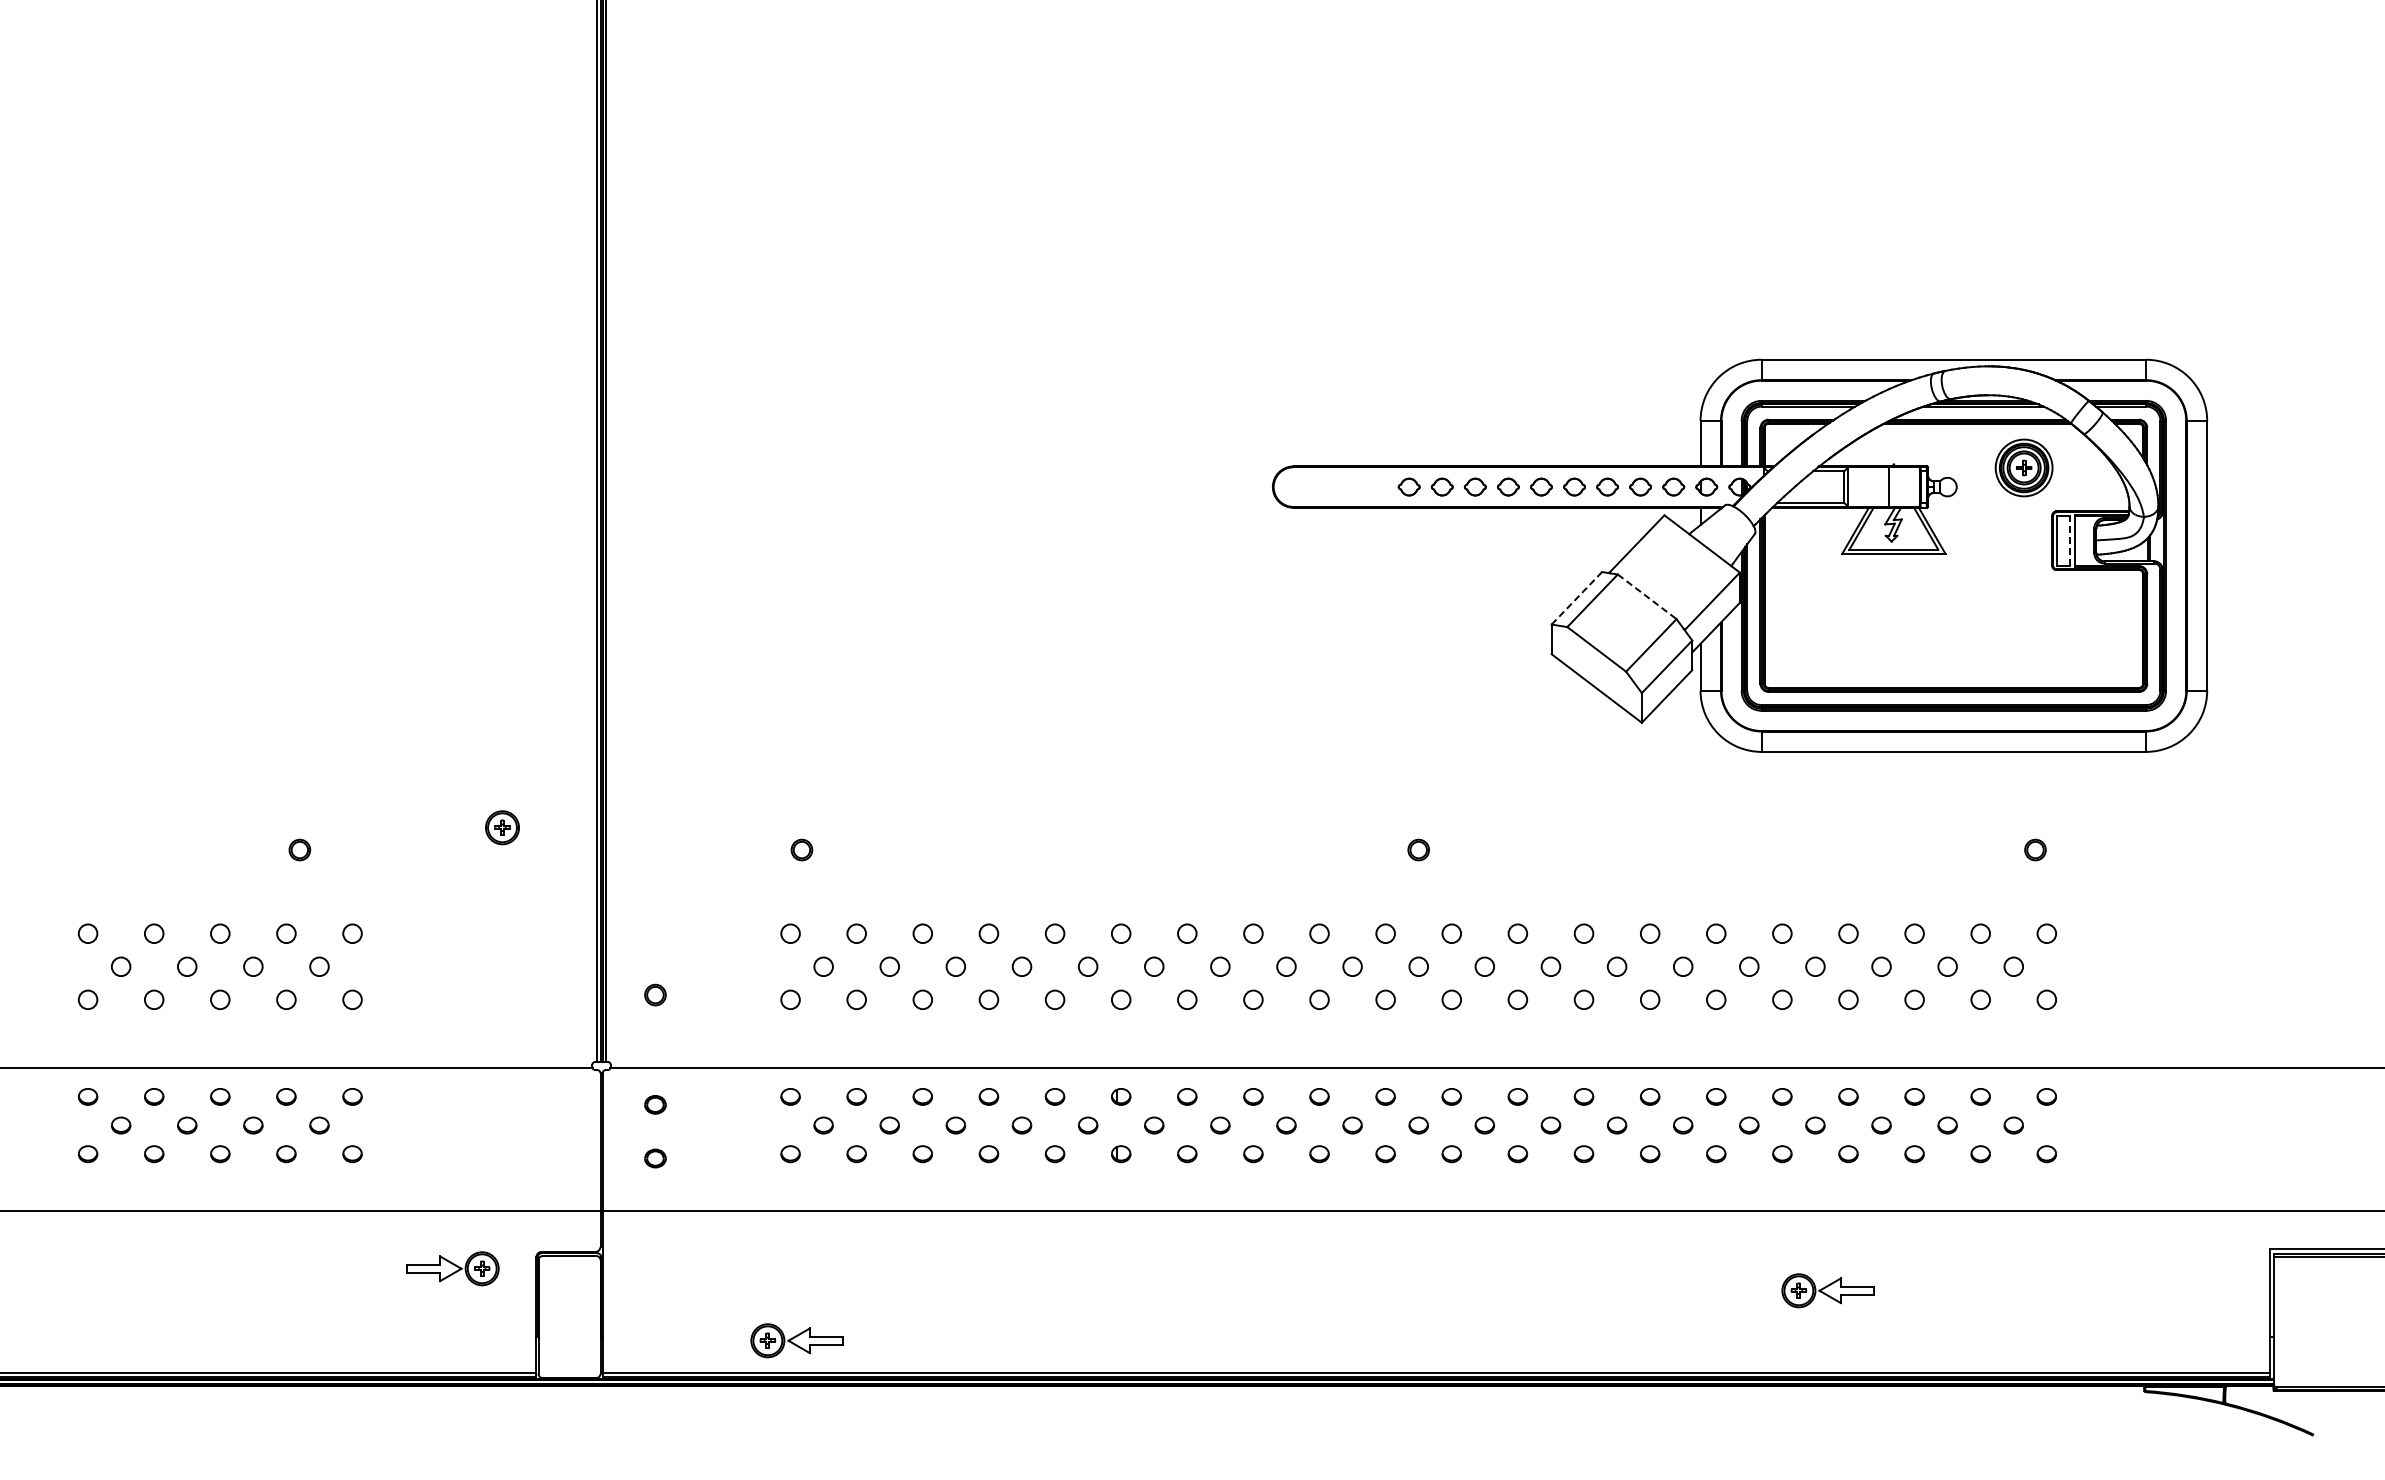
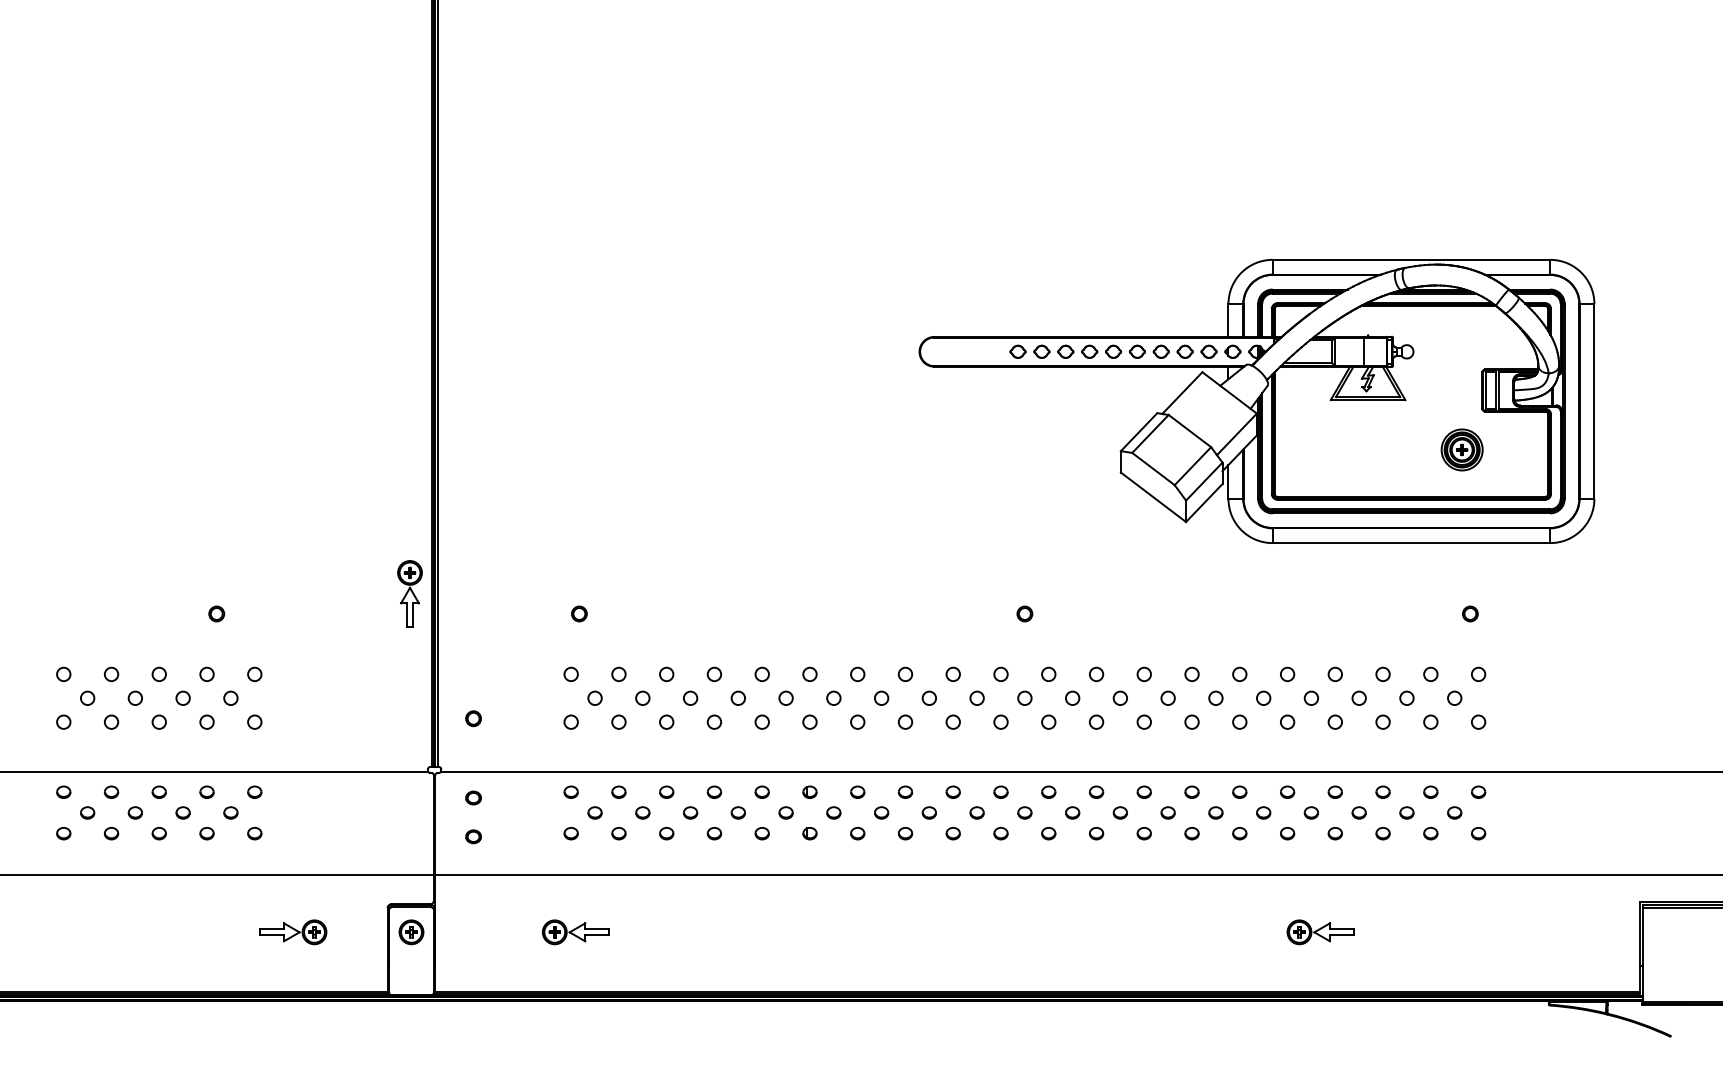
part: (2023, 467) -> (1461, 449), moved
line: (2070, 540) -> (1495, 390), dashed -> solid
line: (1647, 596) -> (1190, 430), dashed -> solid
line: (1577, 597) -> (1139, 431), dashed -> solid
part: (567, 821) -> (410, 593), added
part: (502, 827) -> (411, 932), moved
part: (452, 1268) -> (293, 932), moved
part: (796, 1340) -> (575, 932), moved

